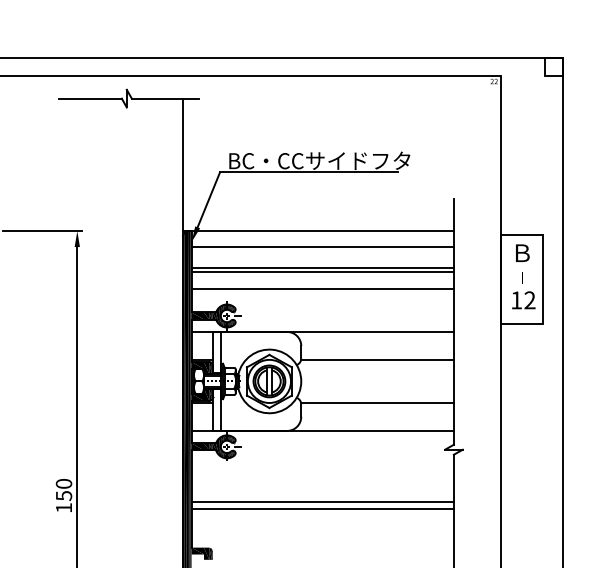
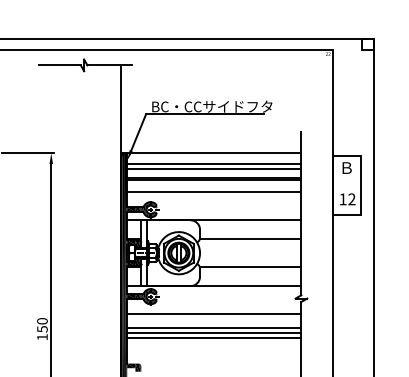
line: (323, 253) -> (214, 168), added
line: (323, 473) -> (214, 314), added
line: (323, 494) -> (214, 328), added

